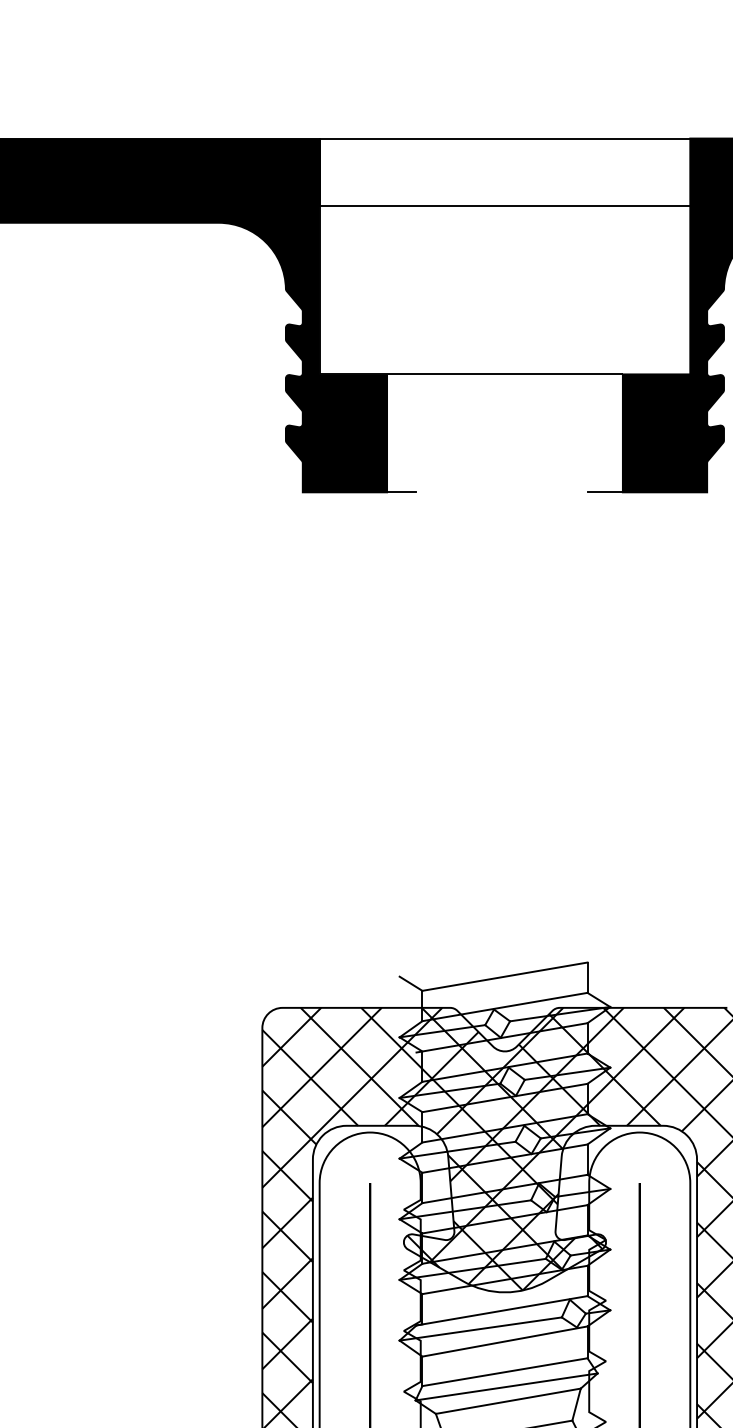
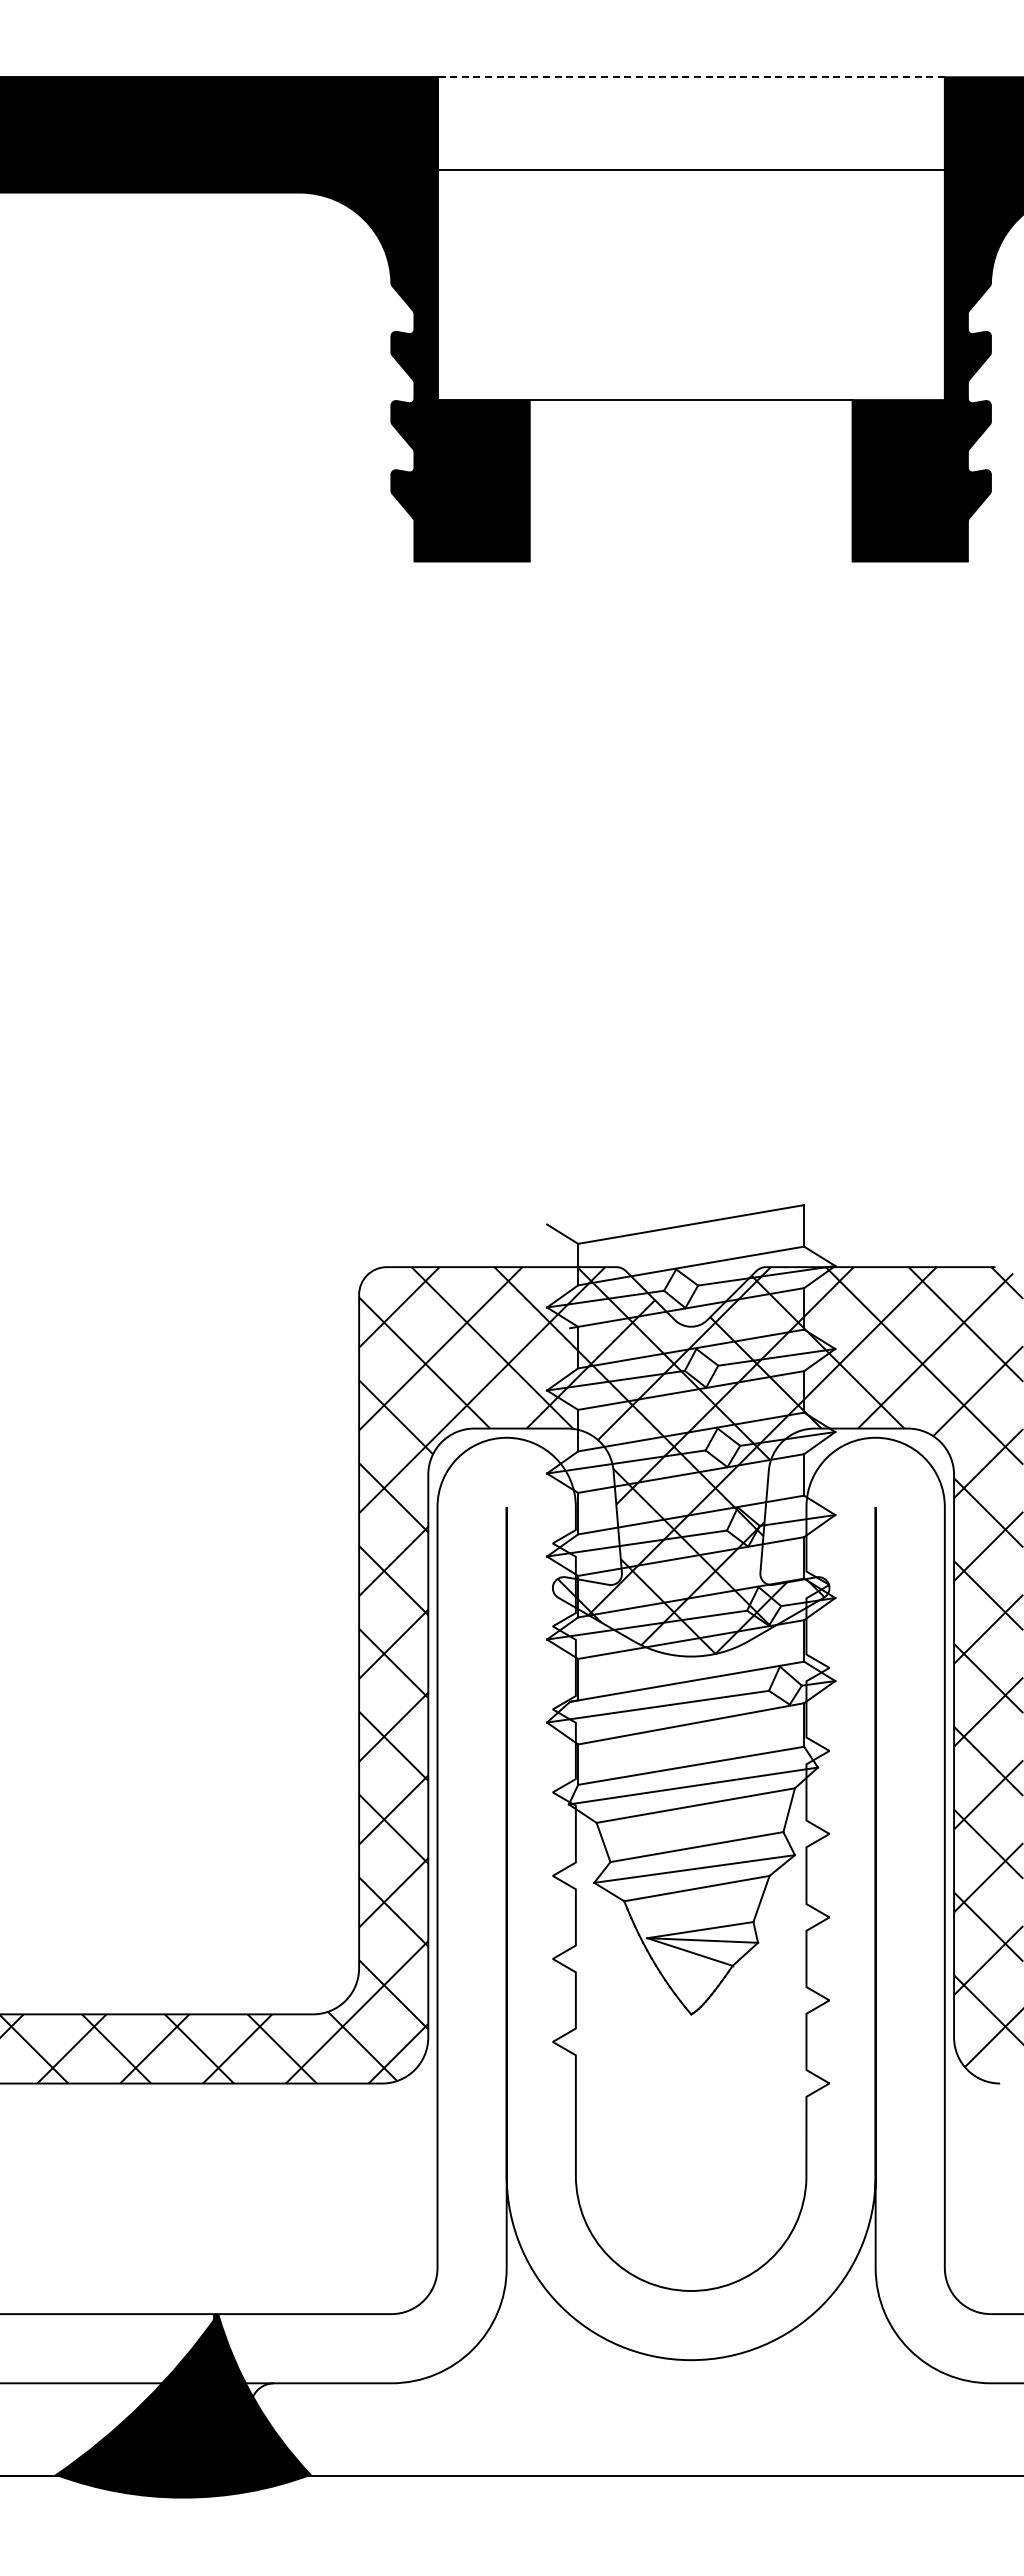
line: (505, 138) -> (691, 77), solid -> dashed
line: (401, 492) -> (549, 561), removed
line: (605, 492) -> (828, 561), removed

